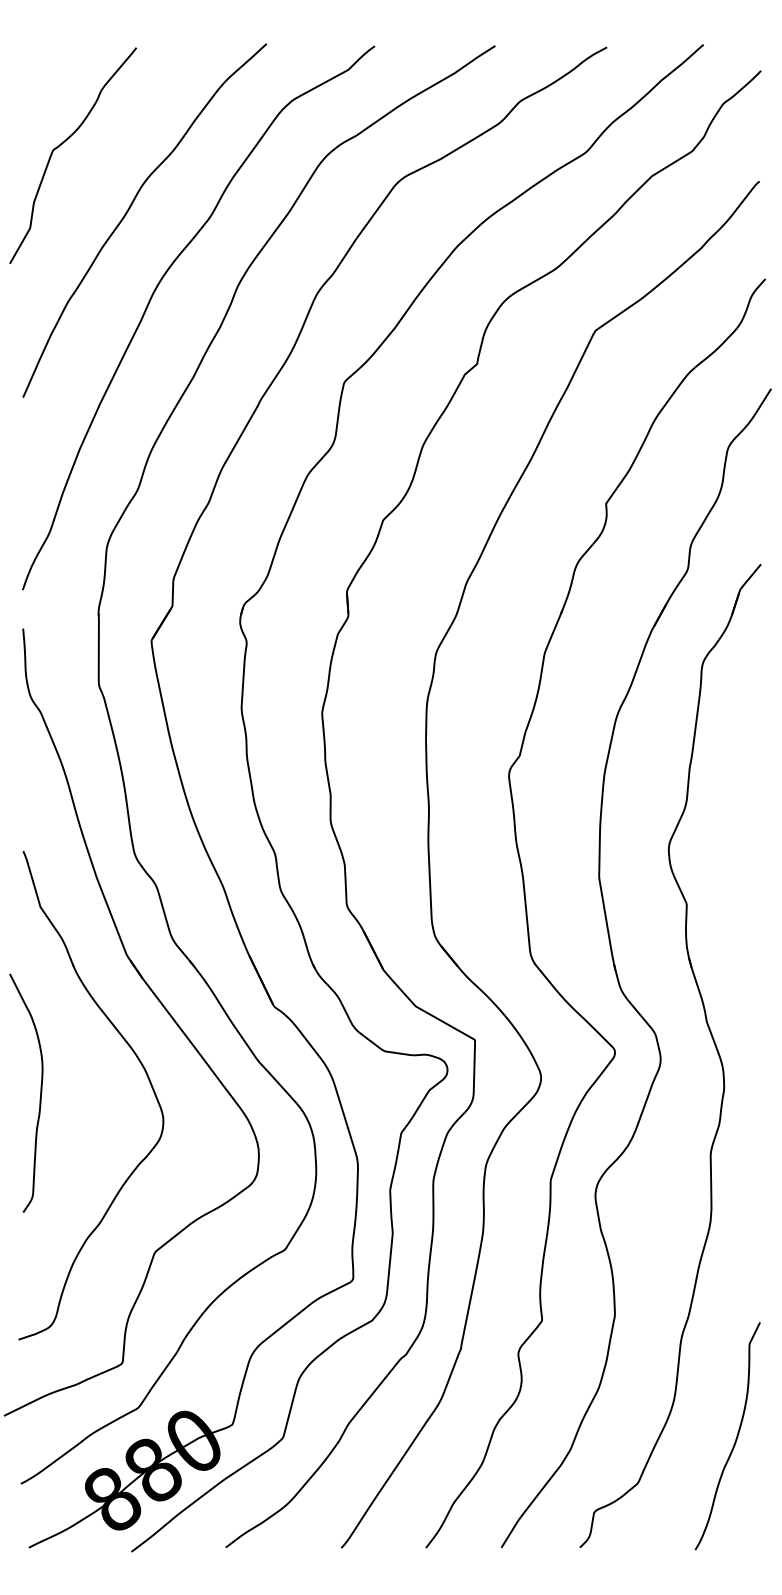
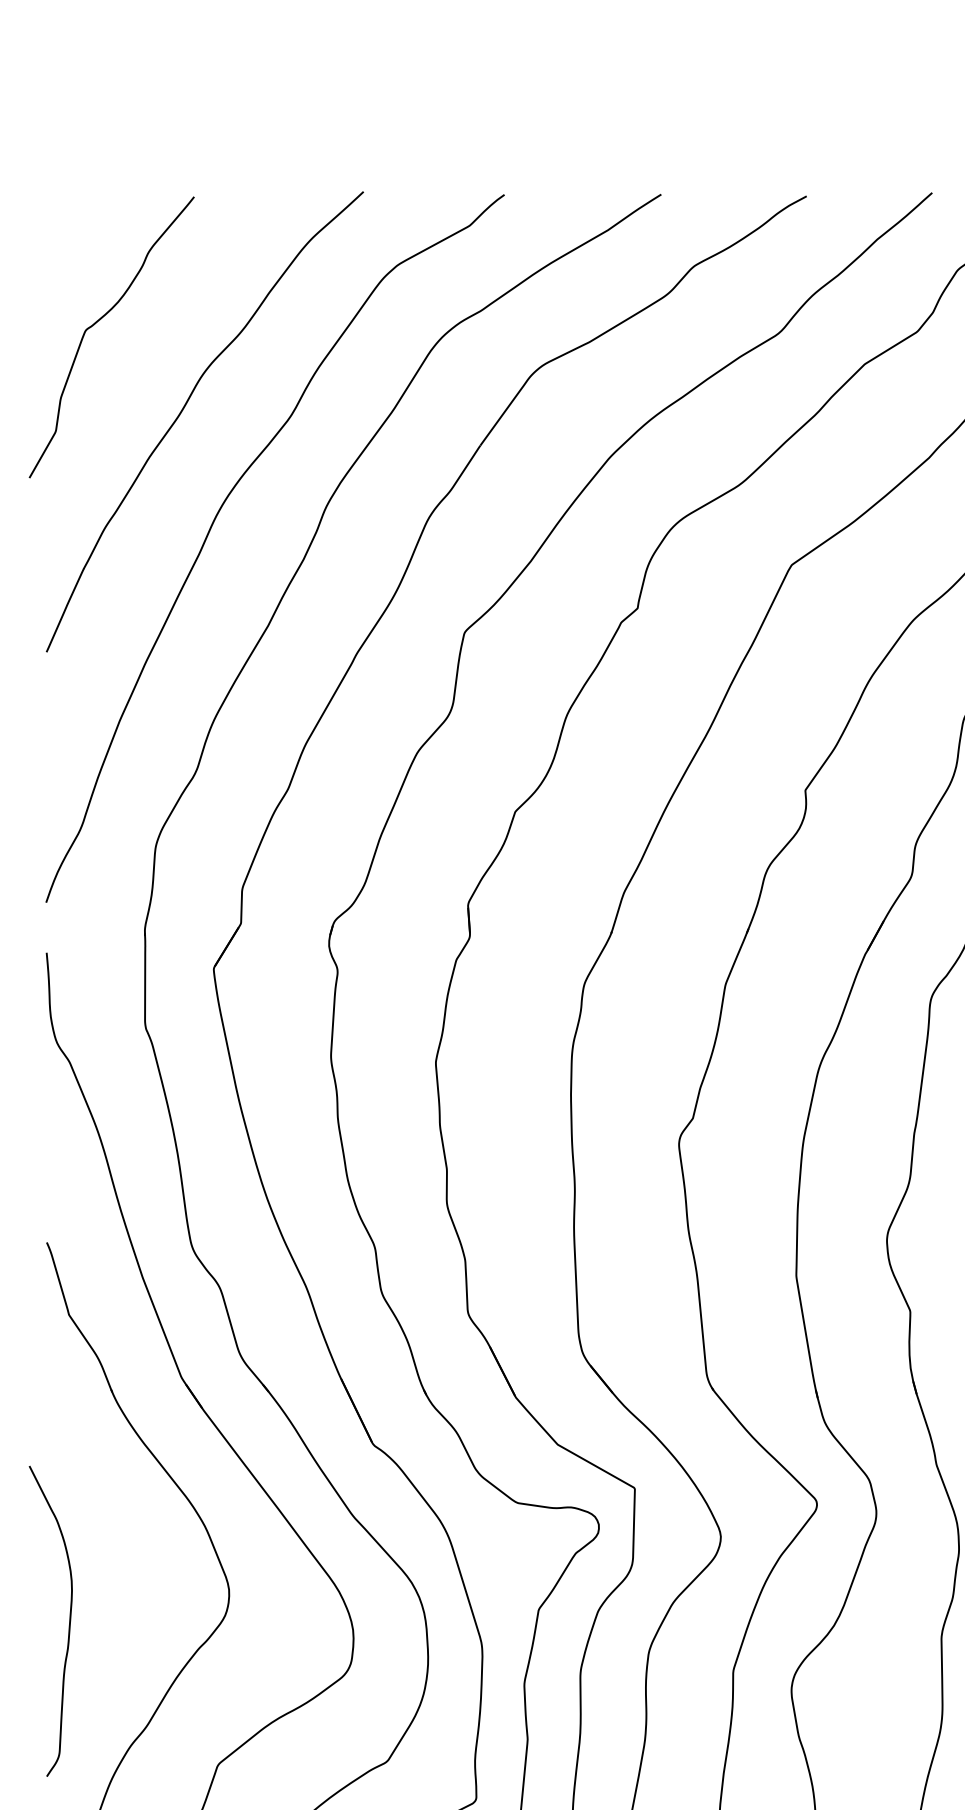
curve: (40, 1092) -> (69, 1620), moved

